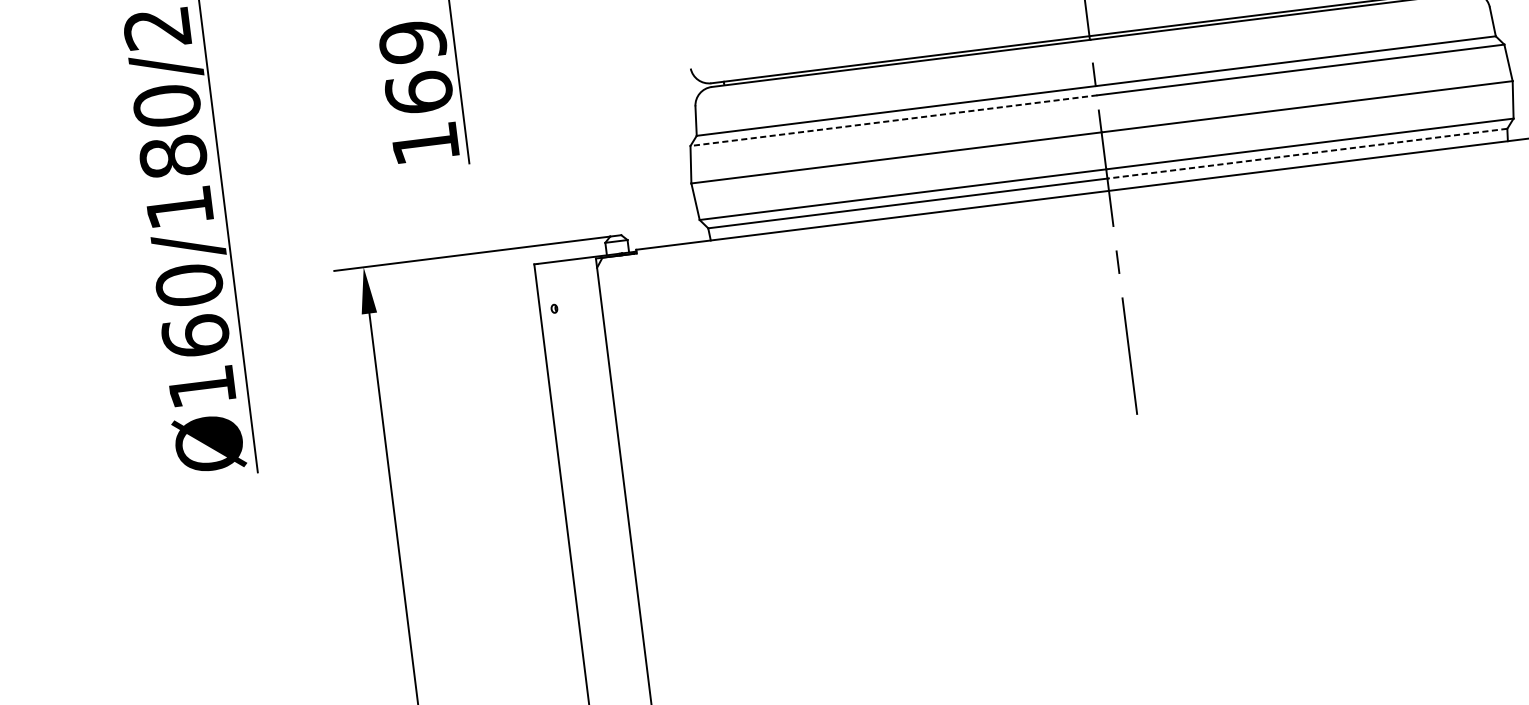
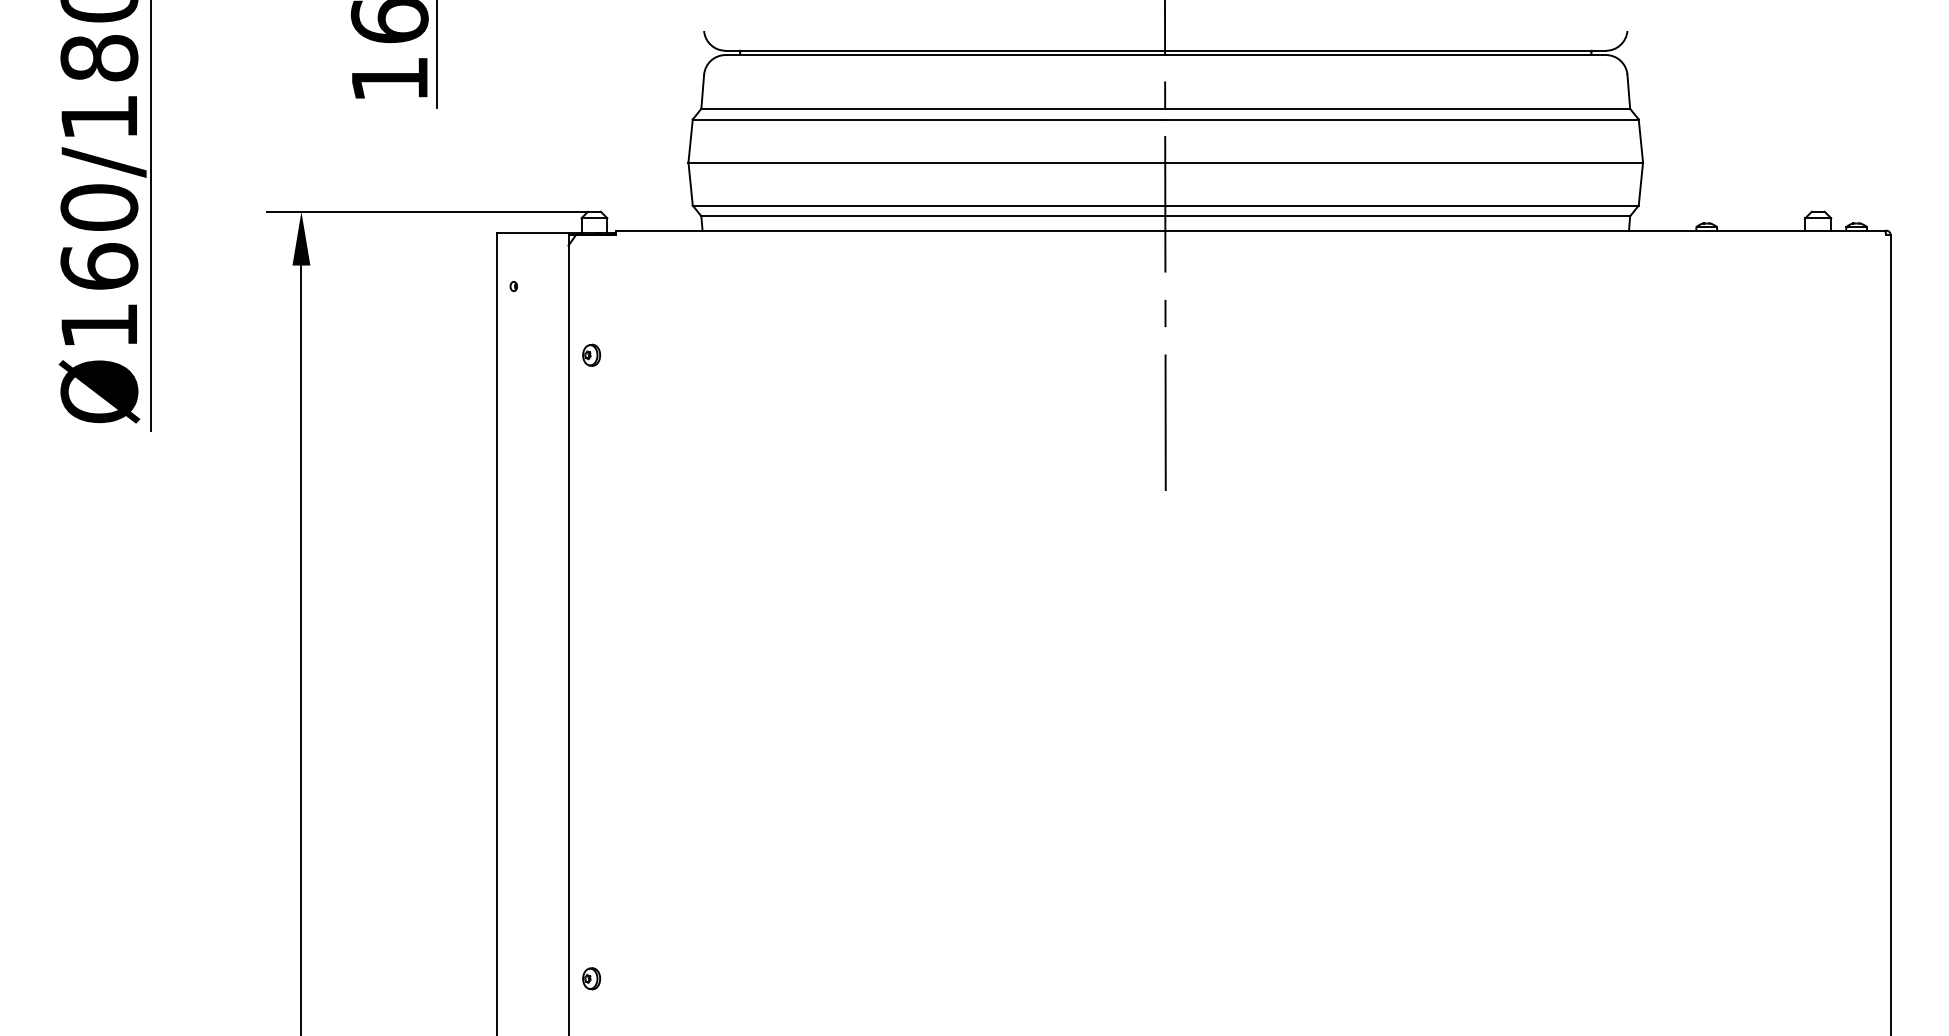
line: (893, 120) -> (928, 119), dashed -> solid
line: (1307, 153) -> (1397, 216), dashed -> solid
part: (628, 358) -> (591, 354), added

